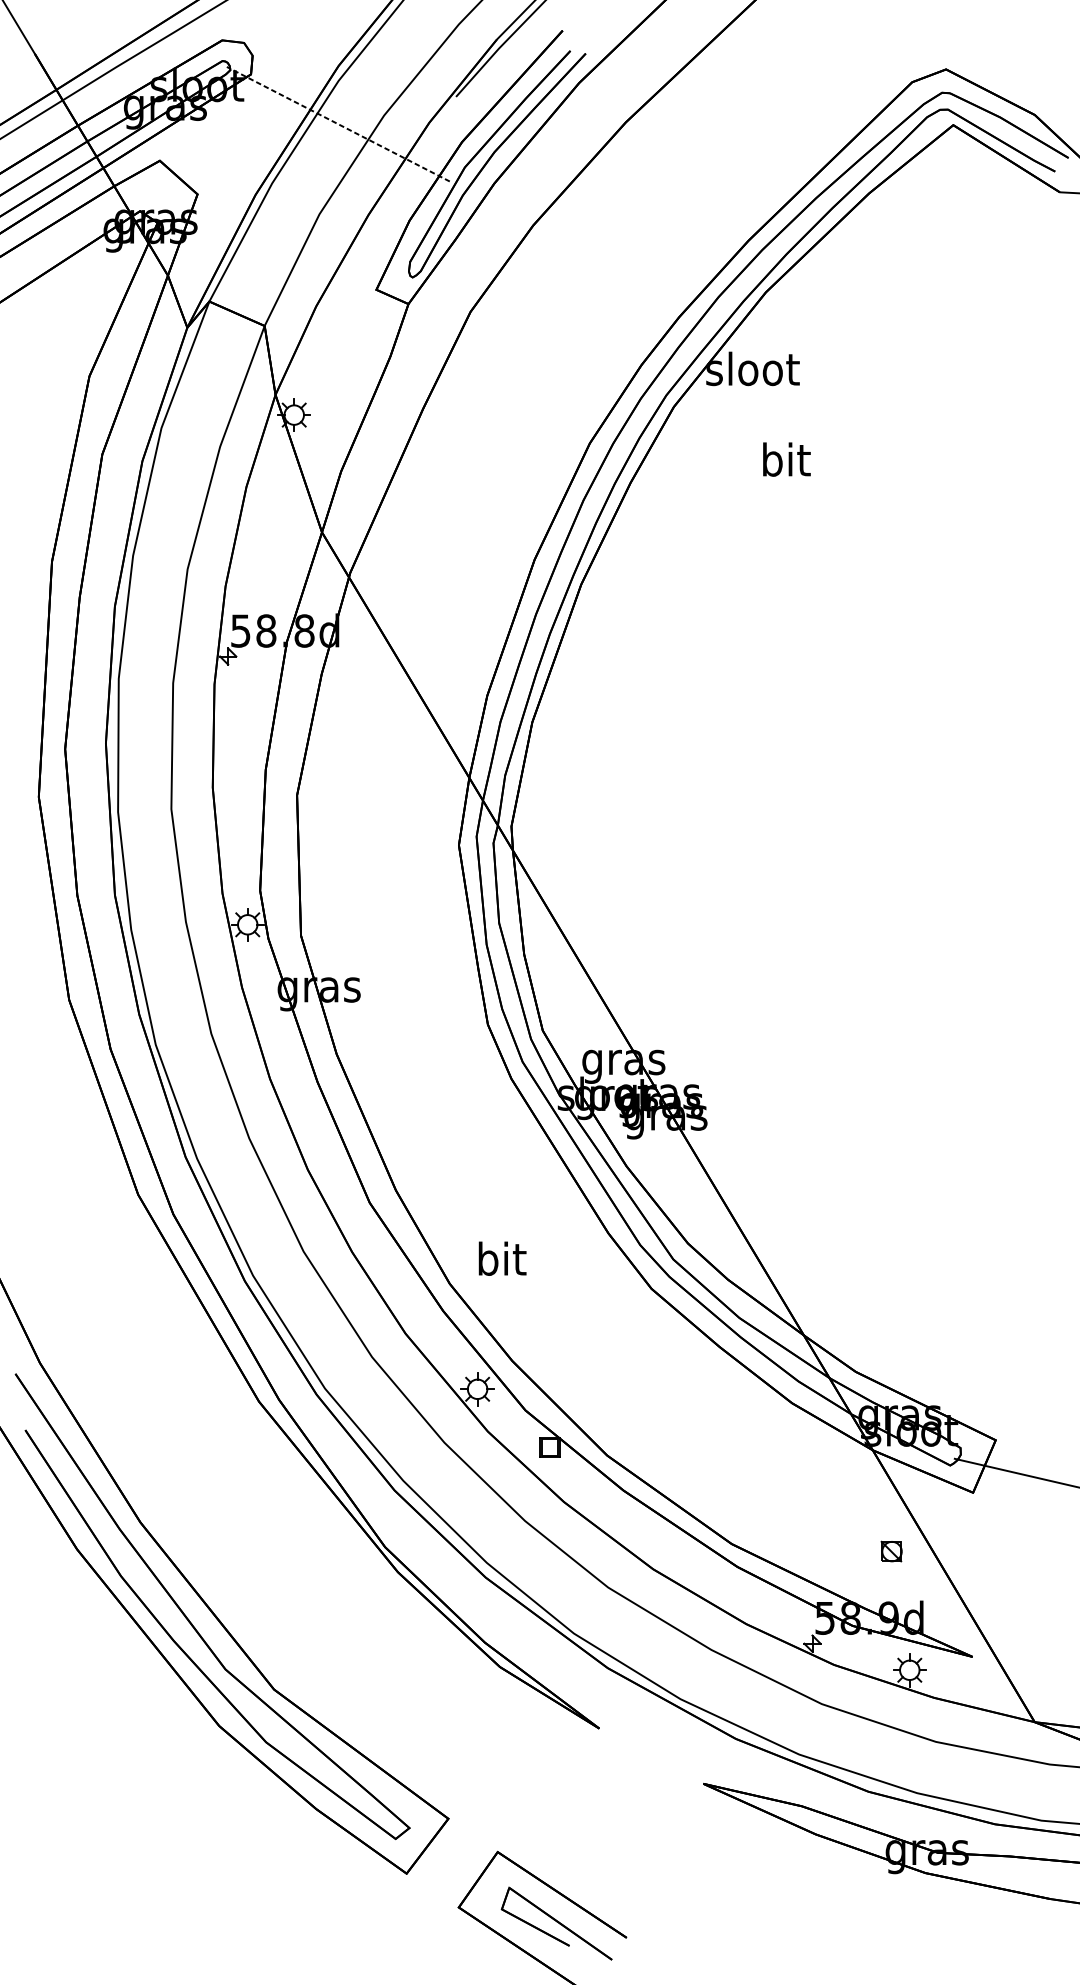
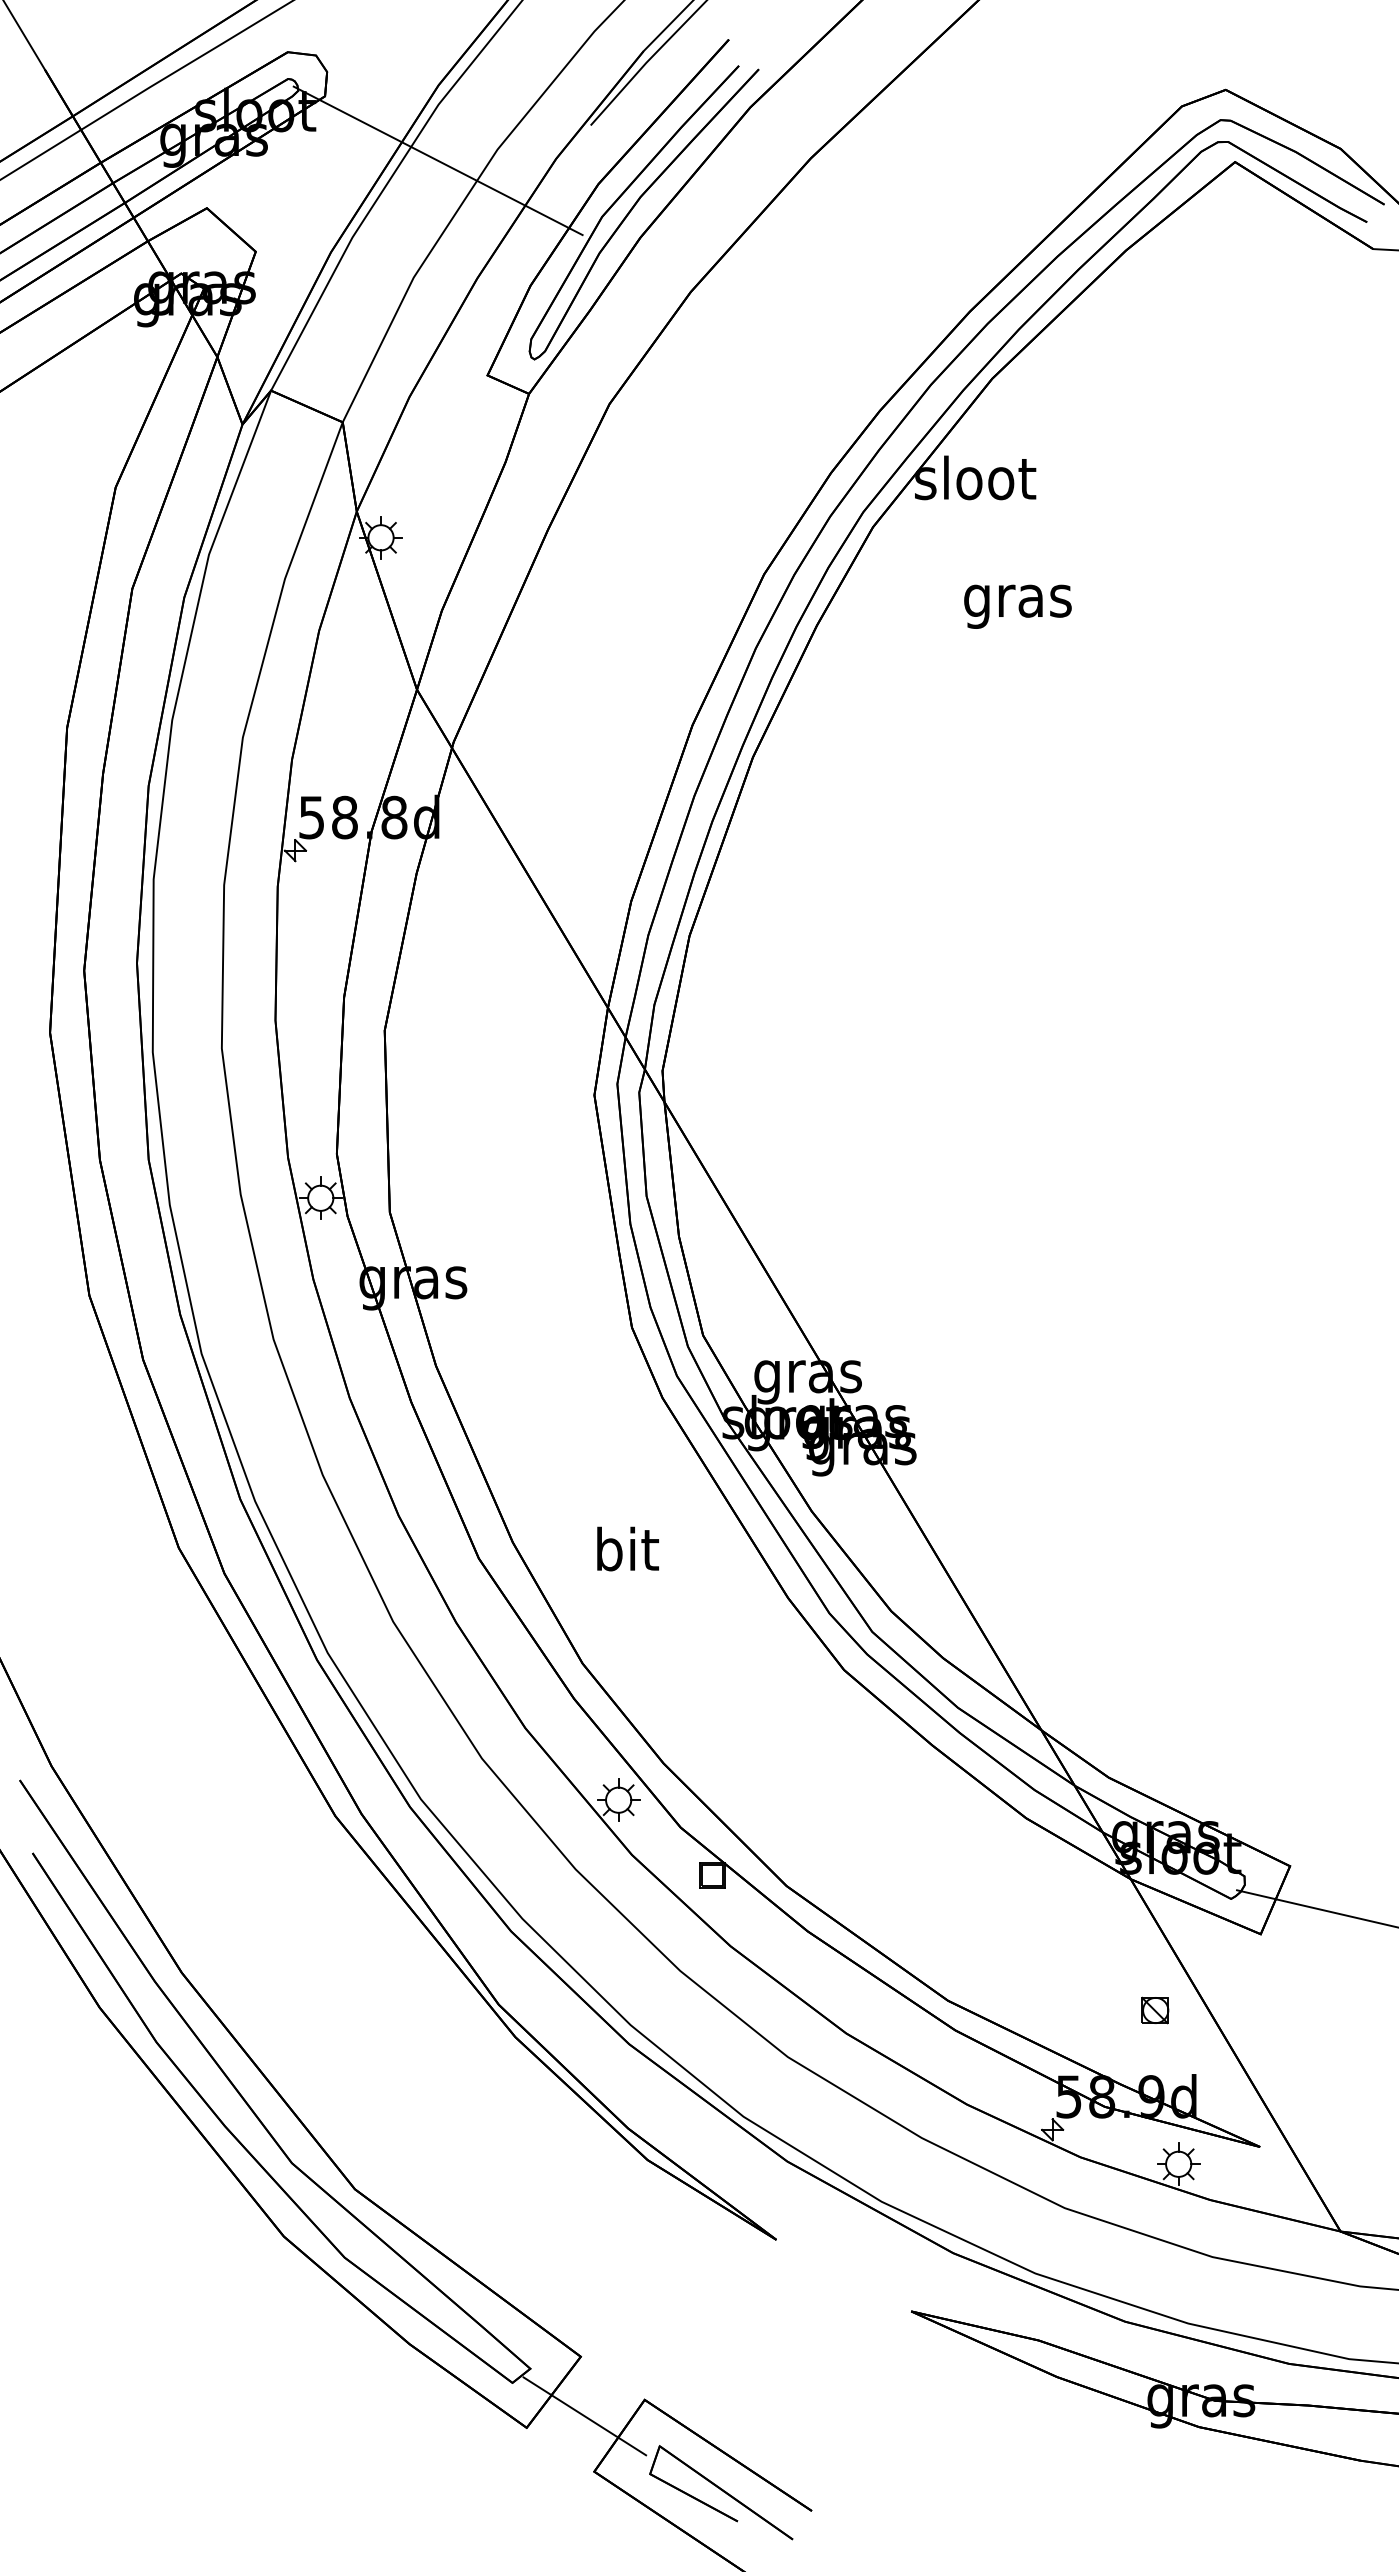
line: (337, 123) -> (437, 160), dashed -> solid
text: (785, 463) -> (1017, 600), bit -> gras
text: (502, 1258) -> (627, 1548), moved
line: (451, 1864) -> (584, 2416), added

